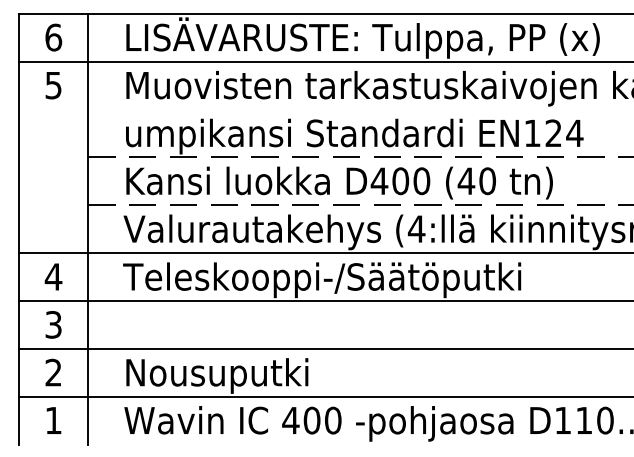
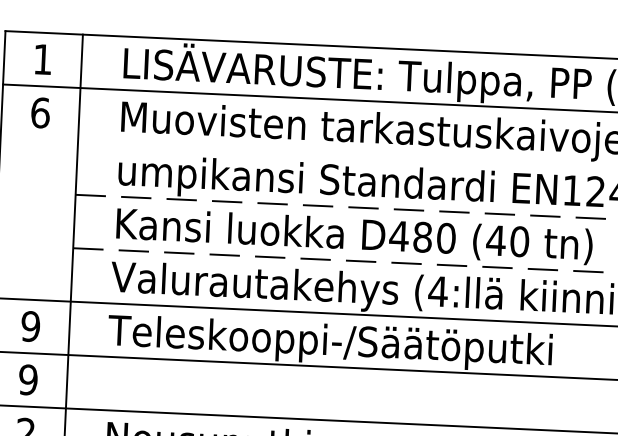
text: (53, 37) -> (42, 59), 6 -> 1
text: (53, 85) -> (40, 112), 5 -> 6
text: (400, 180) -> (422, 236), D400 -> D480
text: (53, 276) -> (30, 326), 4 -> 9
text: (53, 324) -> (28, 379), 3 -> 9

